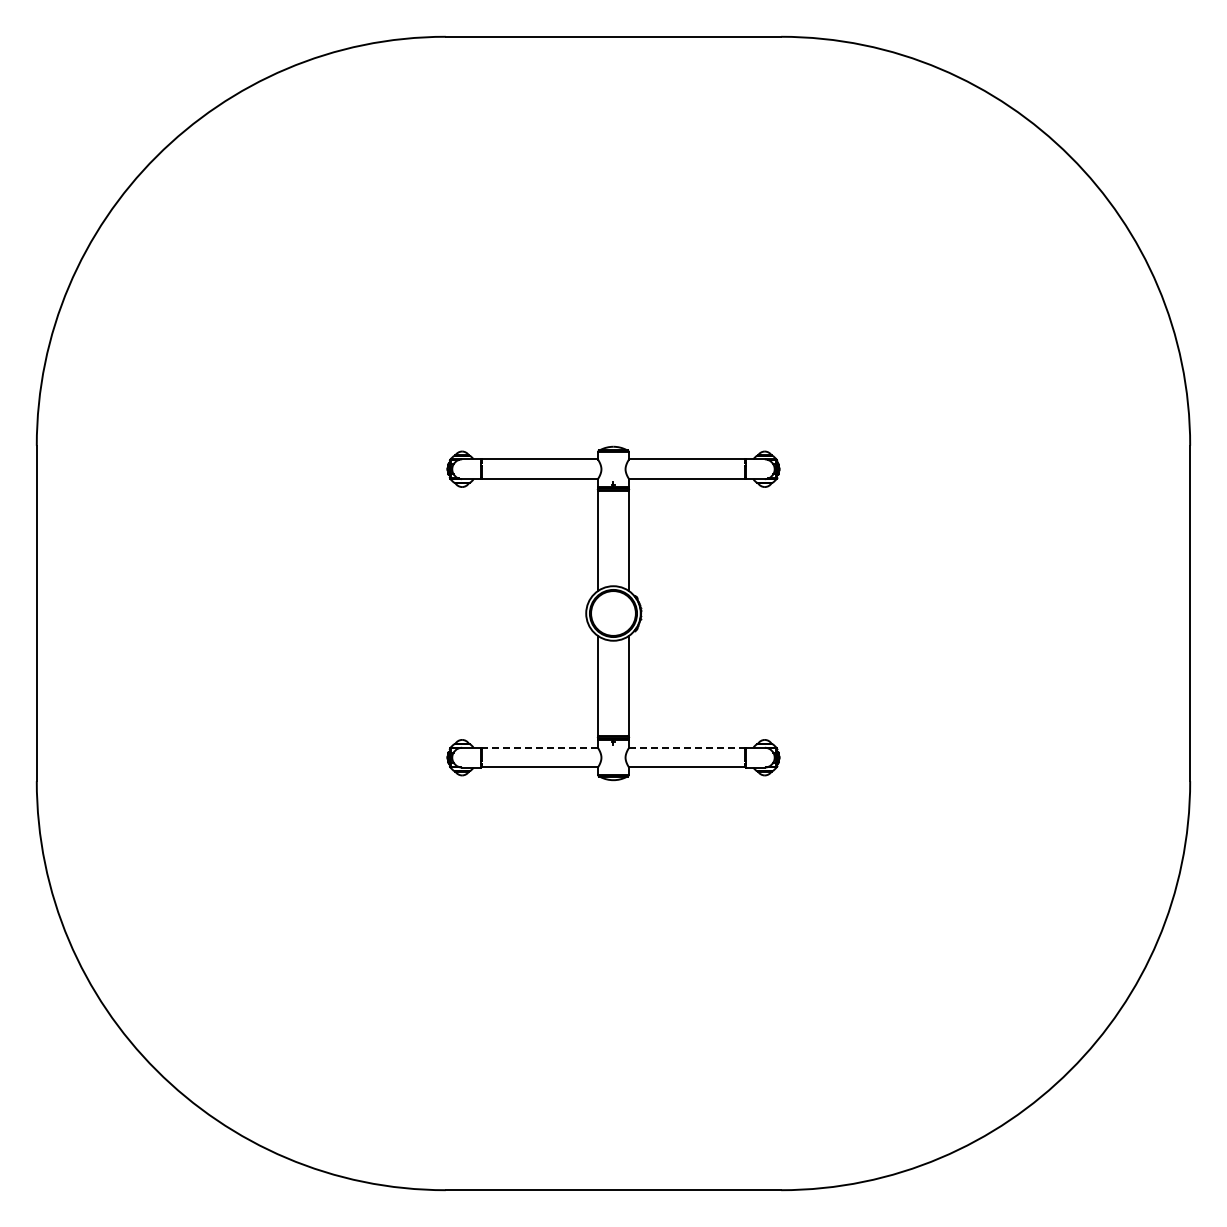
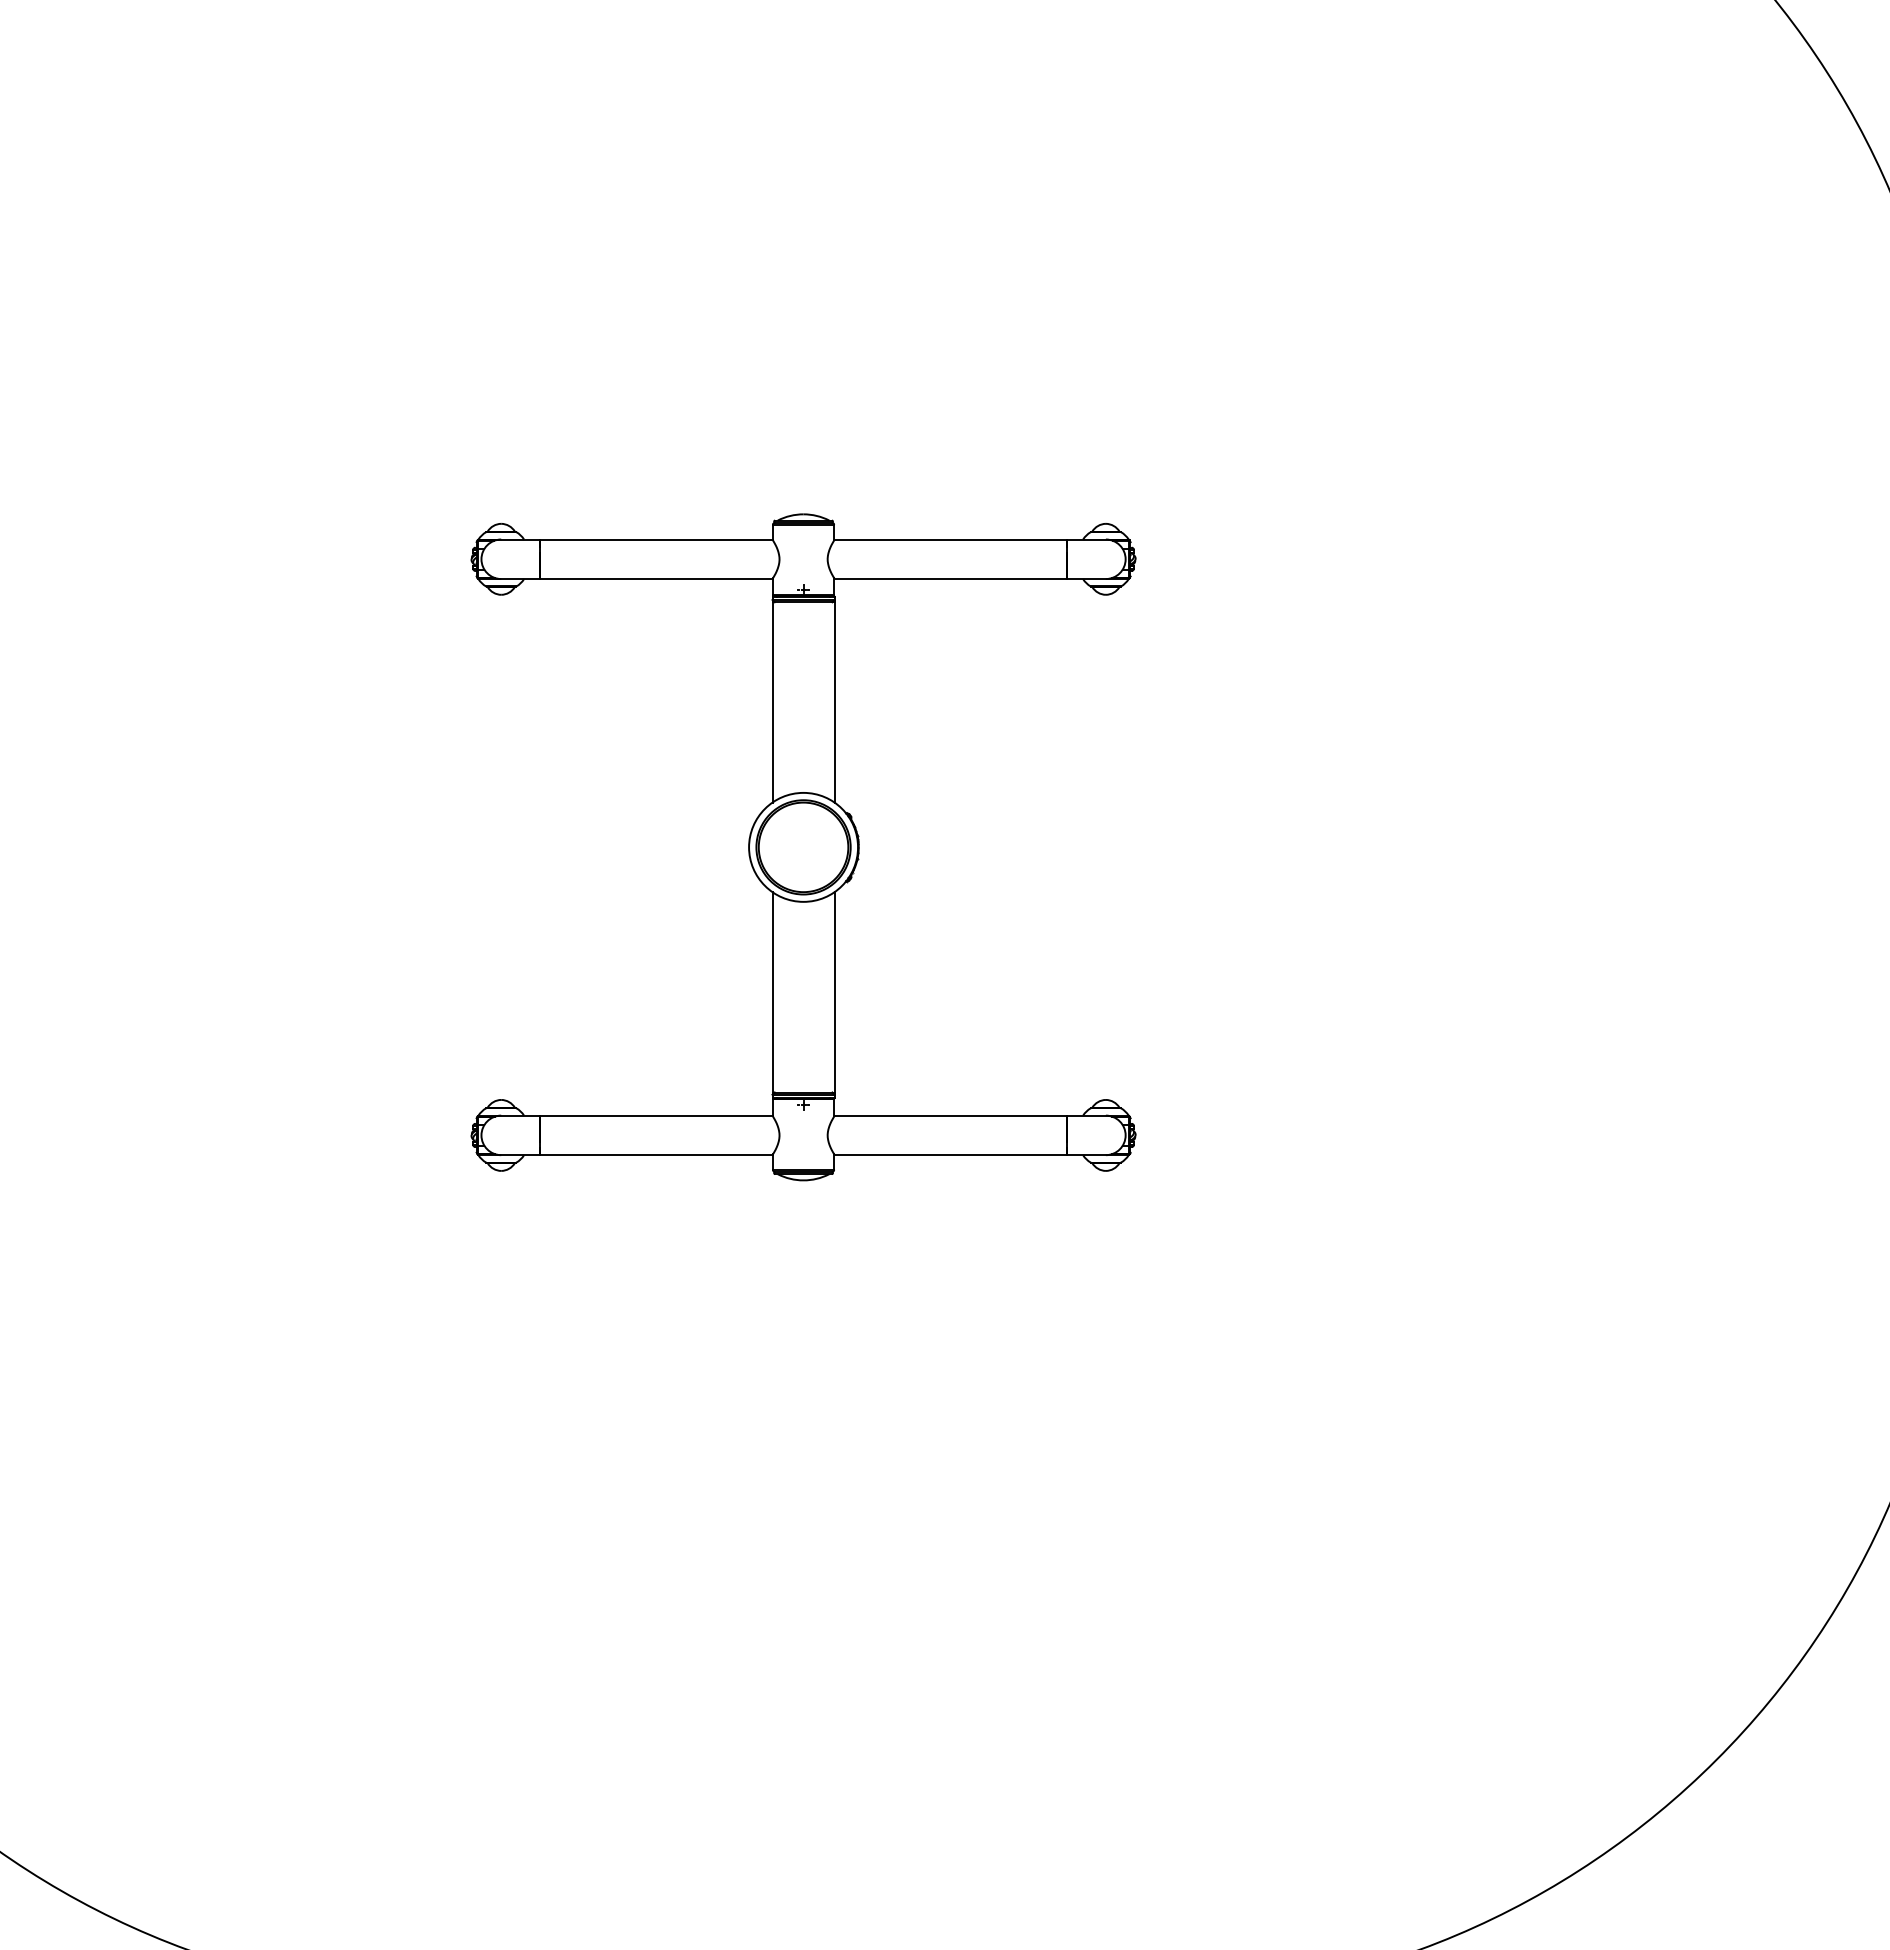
line: (539, 747) -> (655, 1115), dashed -> solid
line: (686, 747) -> (949, 1115), dashed -> solid

